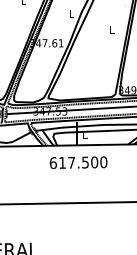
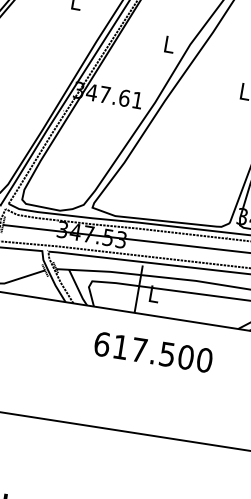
text: (78, 162) -> (153, 351), moved

